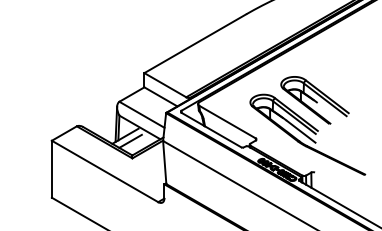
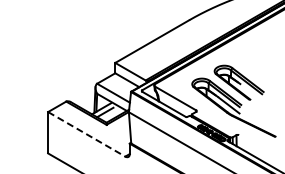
line: (104, 171) -> (86, 134), solid -> dashed

